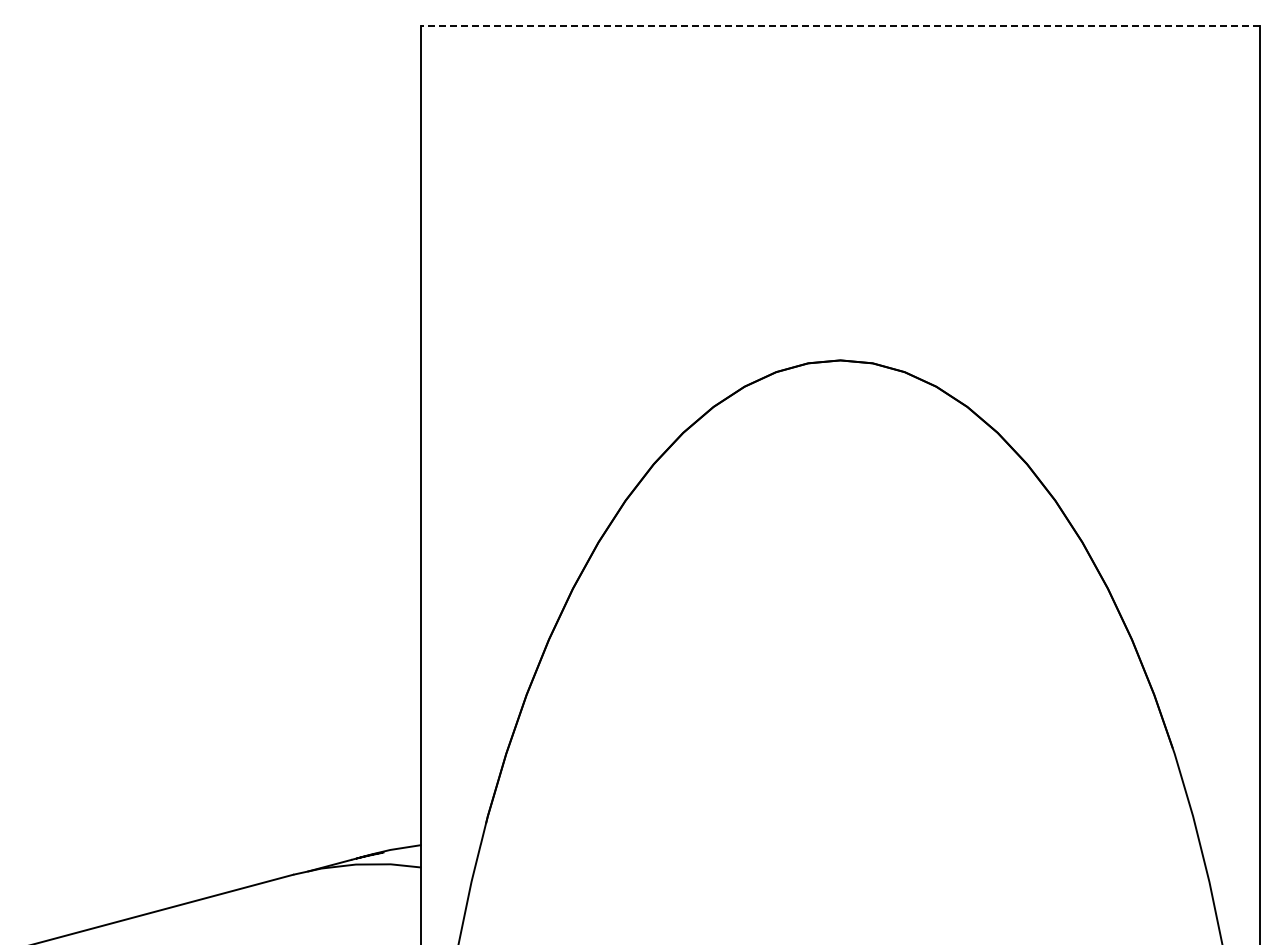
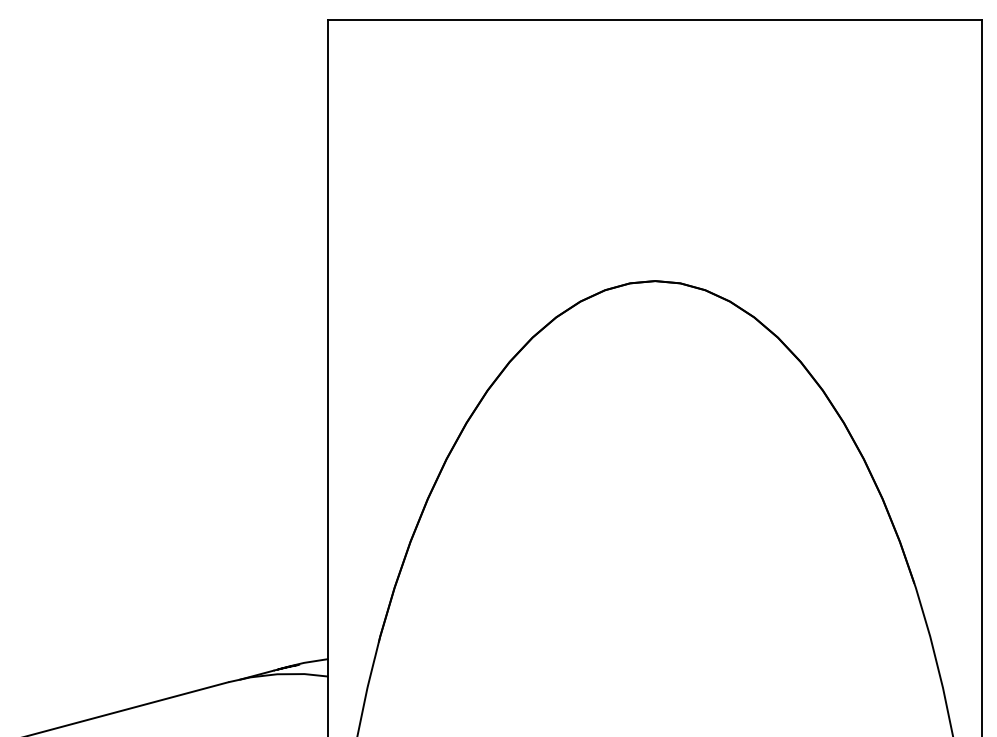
line: (839, 25) -> (654, 19), dashed -> solid

